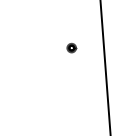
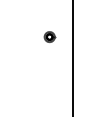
part: (71, 47) -> (49, 36), size x1.6

